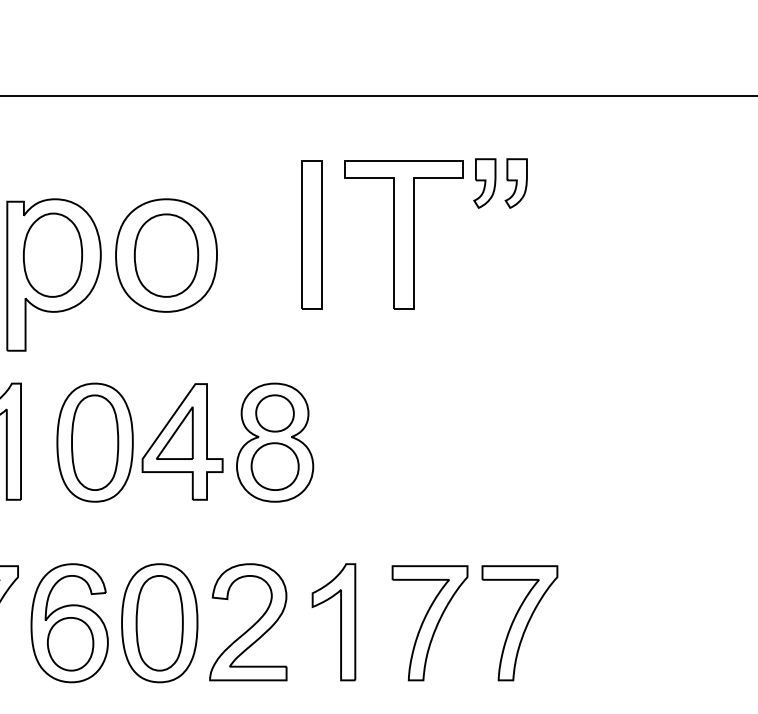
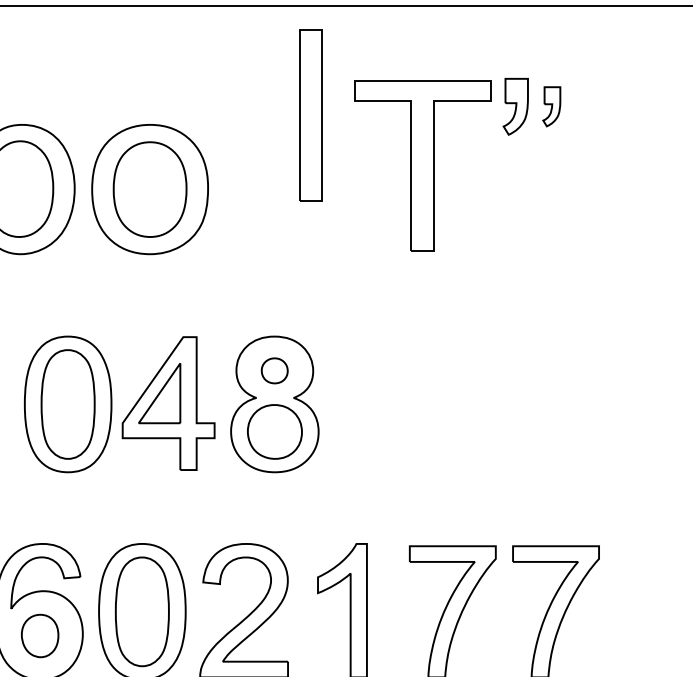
part: (515, 183) -> (550, 106), size x0.7
part: (311, 234) -> (310, 114), moved
part: (274, 413) -> (274, 370), size x0.6
part: (70, 644) -> (39, 636), size x0.7

